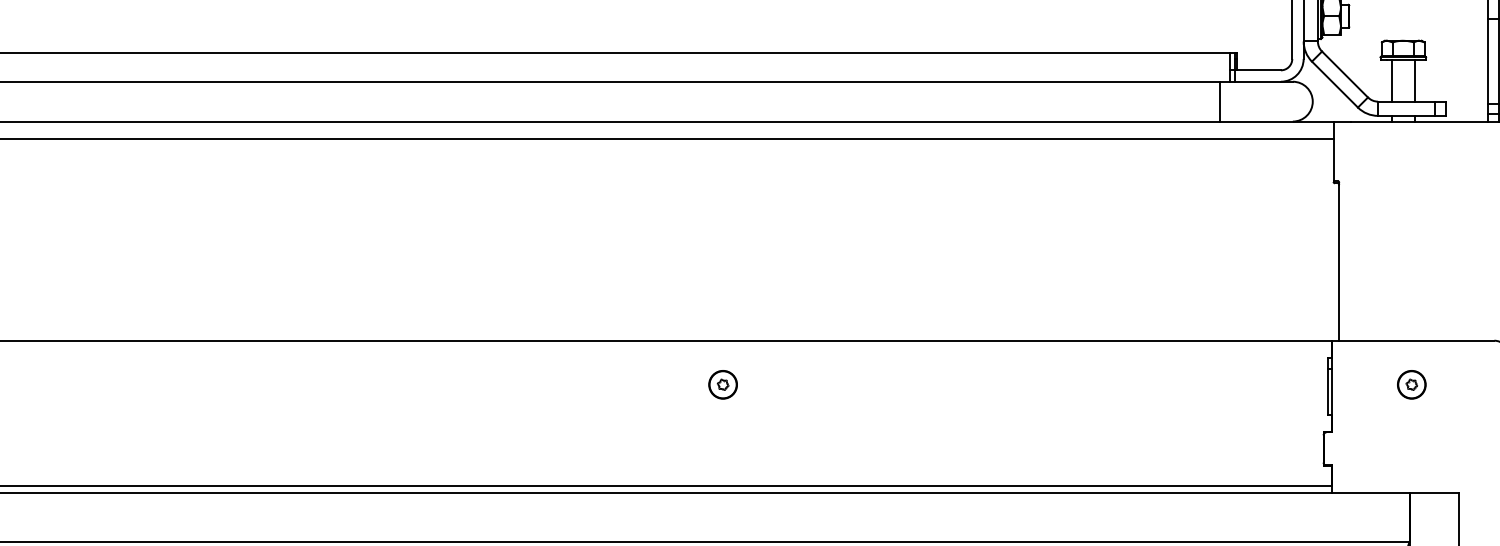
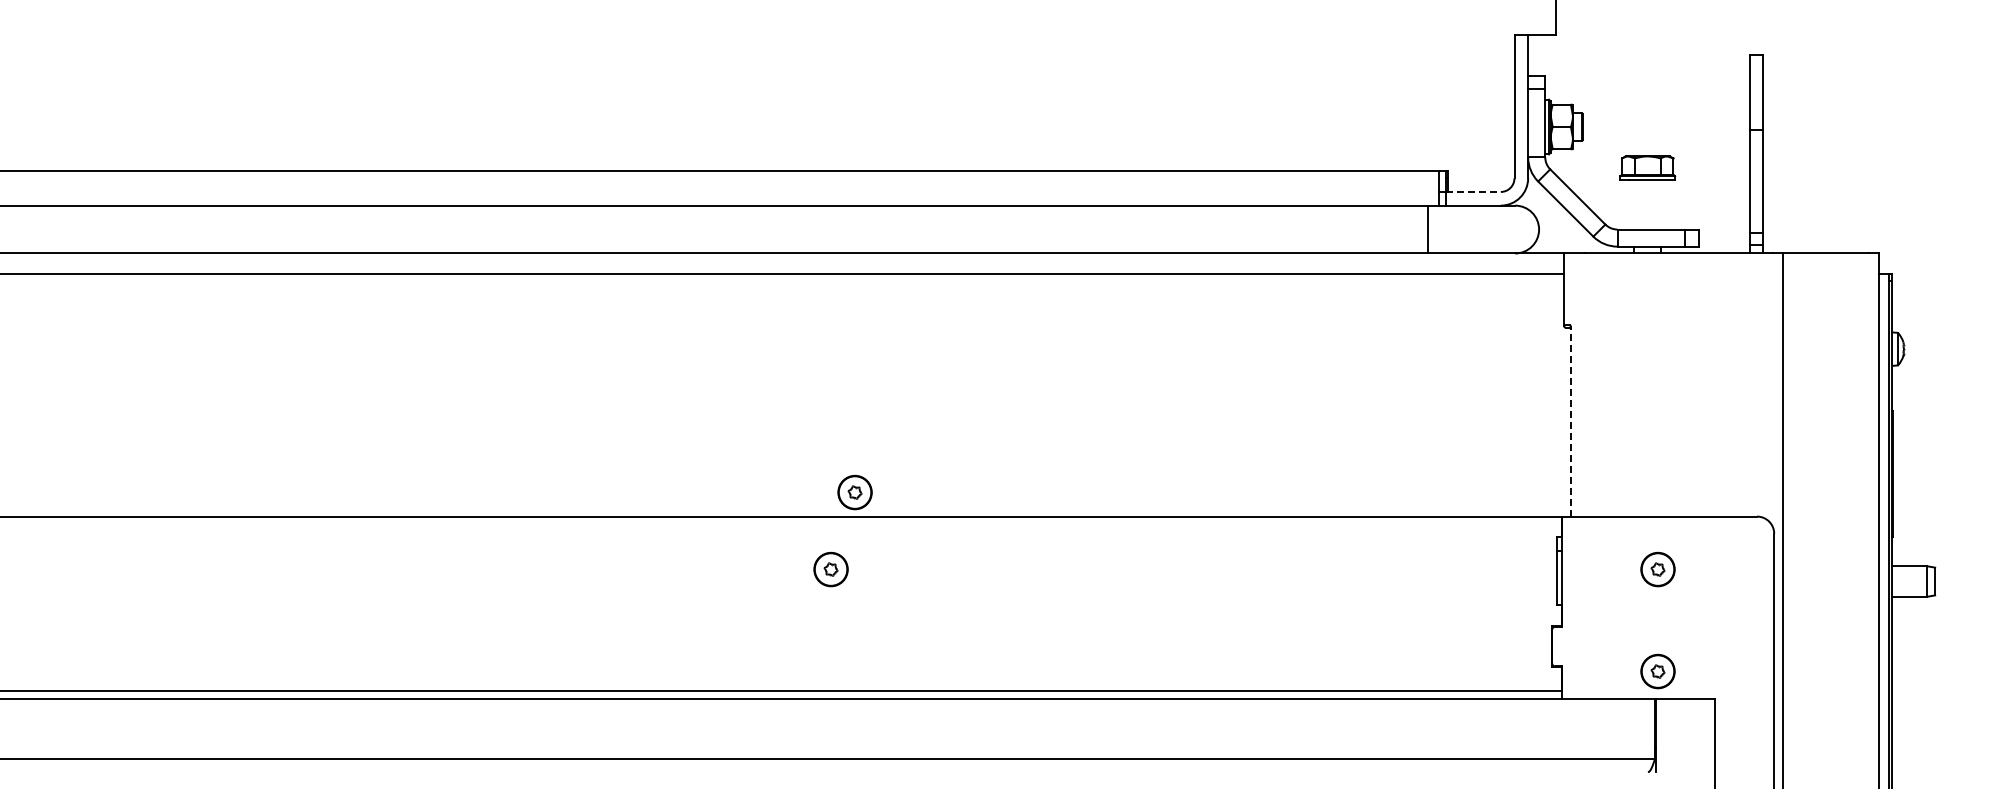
line: (1258, 69) -> (1473, 191), solid -> dashed
line: (1392, 80) -> (1634, 204), removed
line: (1414, 80) -> (1661, 204), removed
line: (1338, 262) -> (1570, 422), solid -> dashed
part: (742, 320) -> (854, 492), added
part: (1411, 469) -> (1657, 671), added

